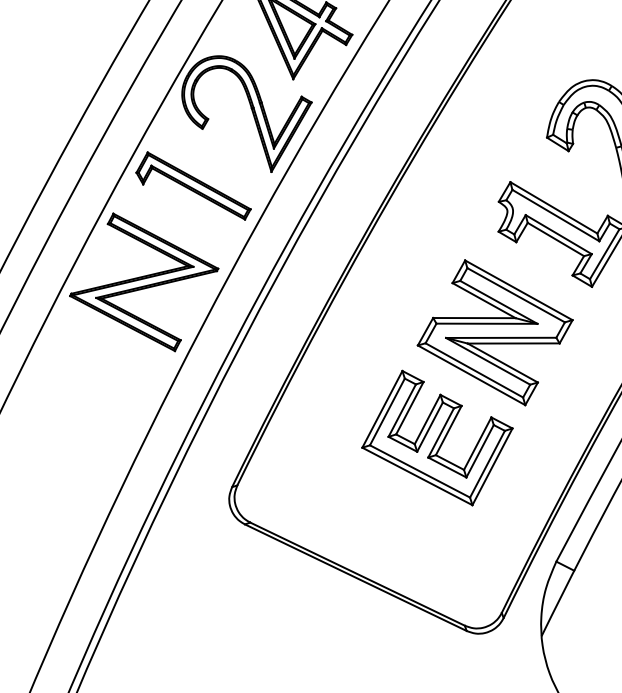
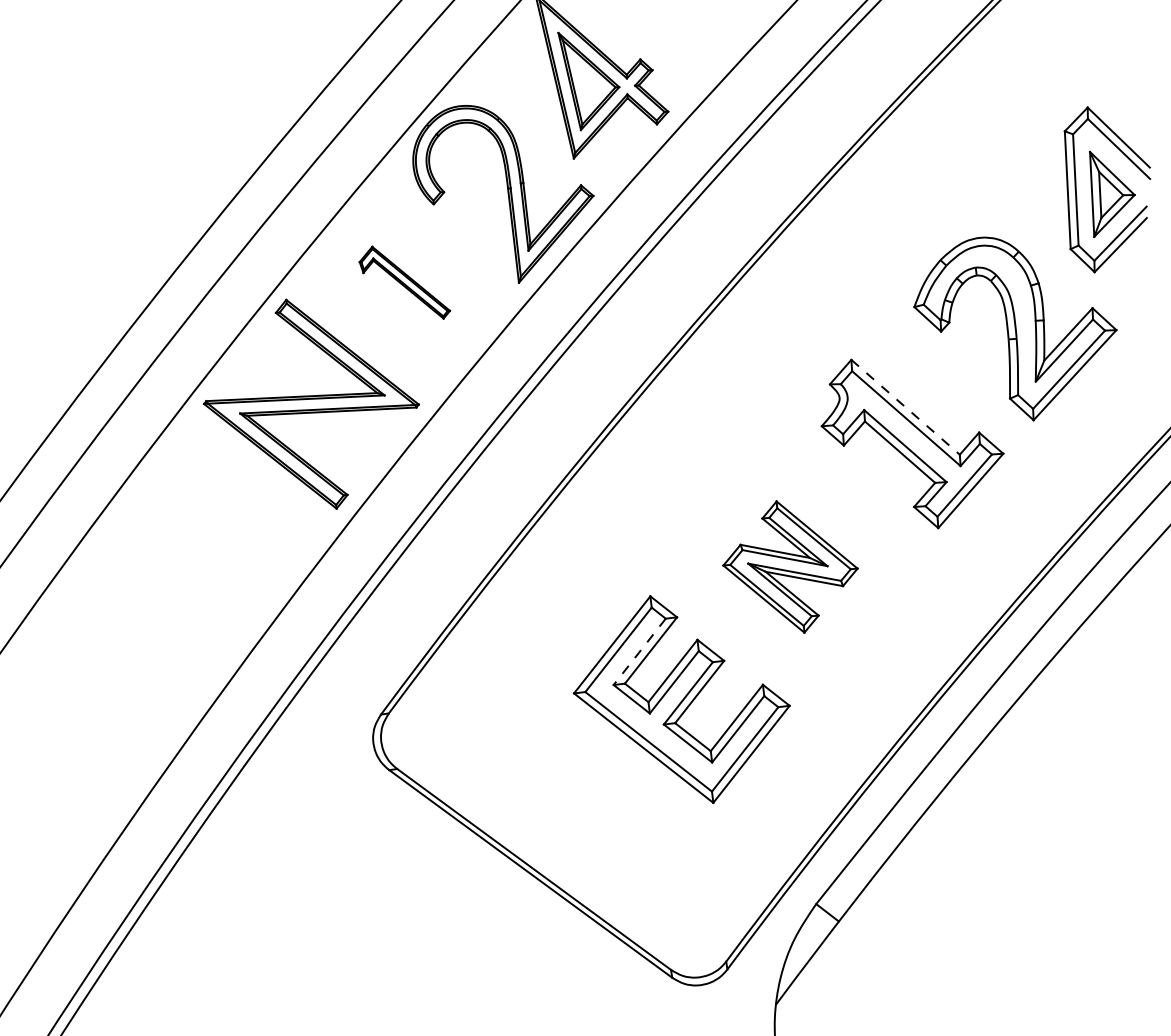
part: (192, 186) -> (404, 282), size x0.6
line: (553, 208) -> (905, 407), solid -> dashed
part: (495, 332) -> (790, 566), size x0.6
line: (402, 411) -> (639, 652), solid -> dashed

